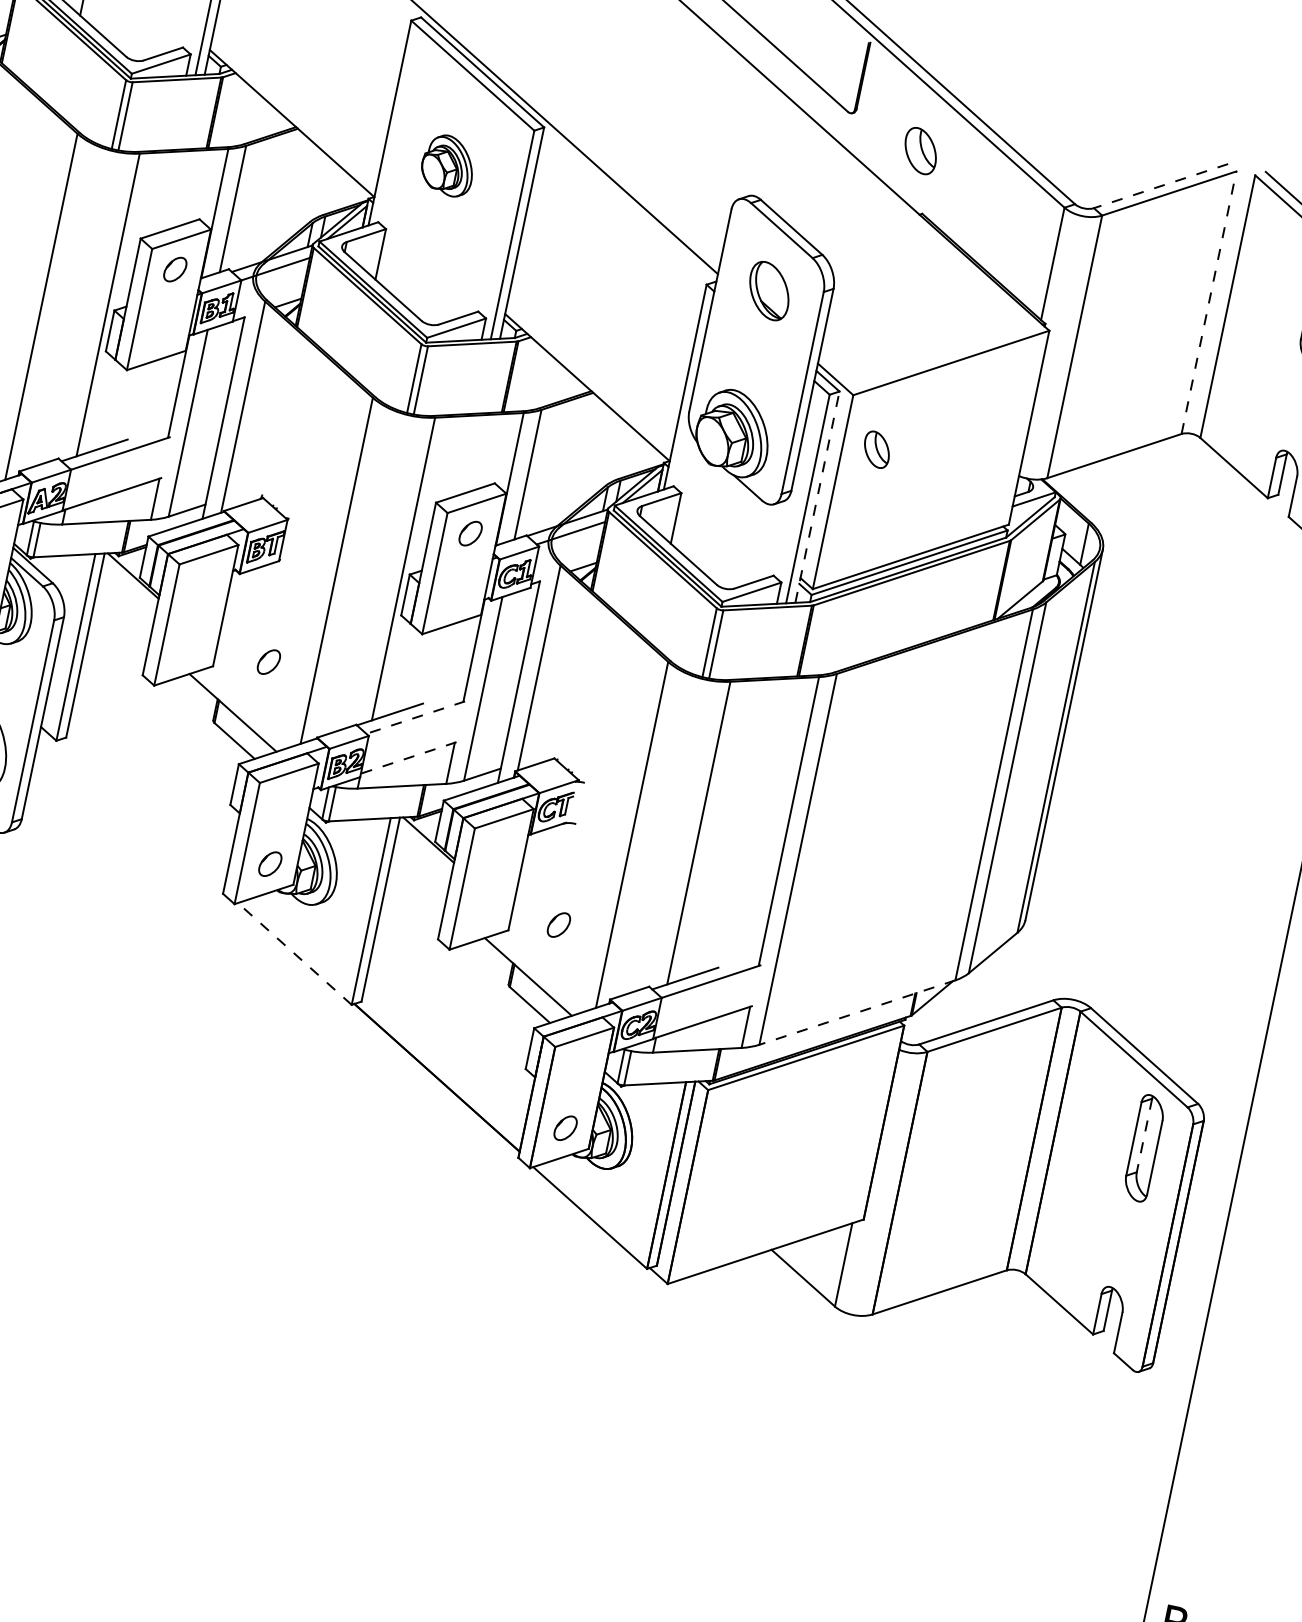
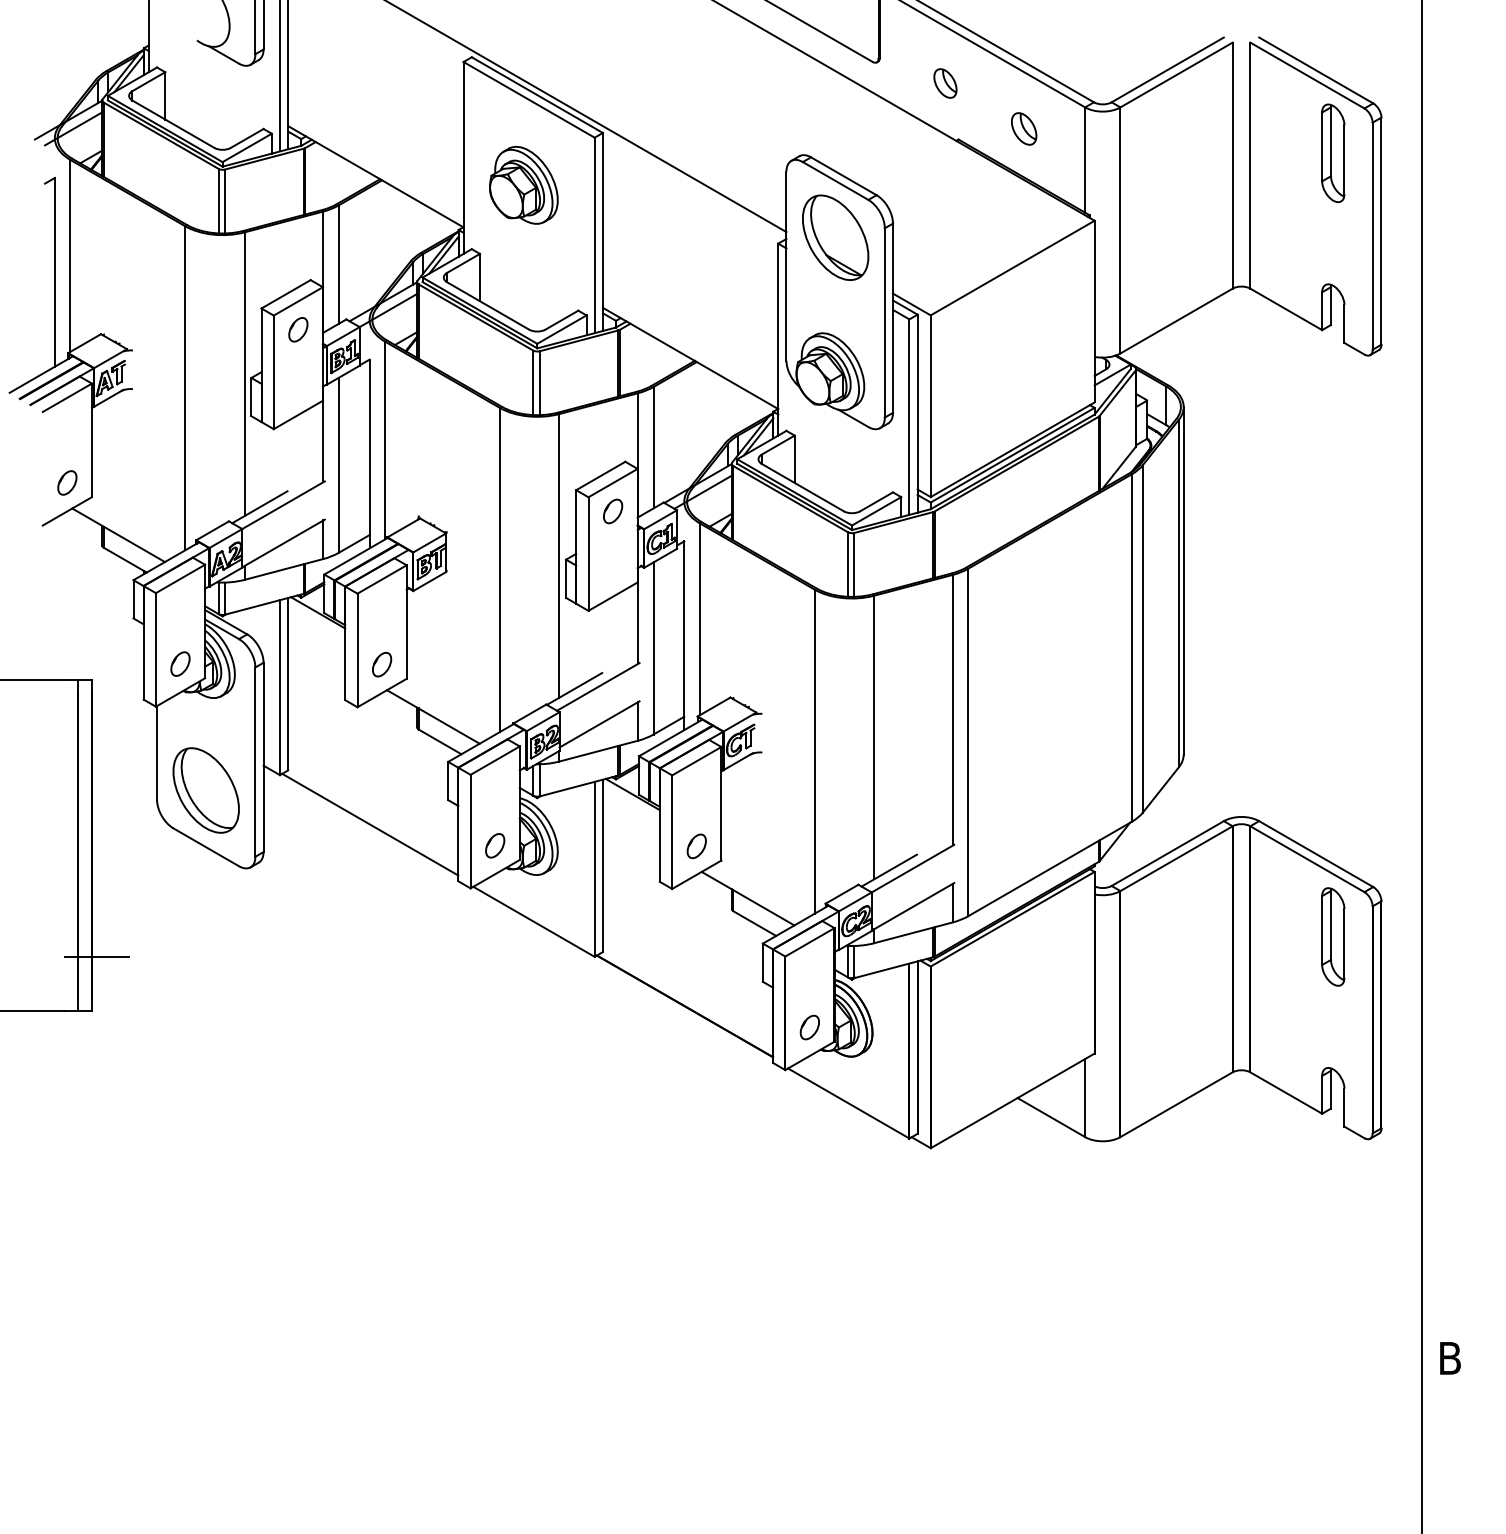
part: (920, 151) -> (945, 83), size x0.71
part: (447, 164) -> (523, 184), size x1.43
line: (1160, 185) -> (1167, 69), dashed -> solid
part: (769, 290) -> (835, 237), size x1.67
line: (1208, 302) -> (1232, 165), dashed -> solid
part: (877, 449) -> (1024, 128), moved
line: (817, 496) -> (917, 413), dashed -> solid
part: (269, 662) -> (382, 664), moved
line: (416, 717) -> (598, 686), dashed -> solid
line: (408, 757) -> (599, 724), dashed -> solid
line: (141, 813) -> (370, 824), added
part: (558, 925) -> (696, 846), moved
line: (294, 953) -> (533, 921), dashed -> solid
line: (857, 1012) -> (1050, 868), dashed -> solid
line: (1143, 1135) -> (1330, 925), dashed -> solid

